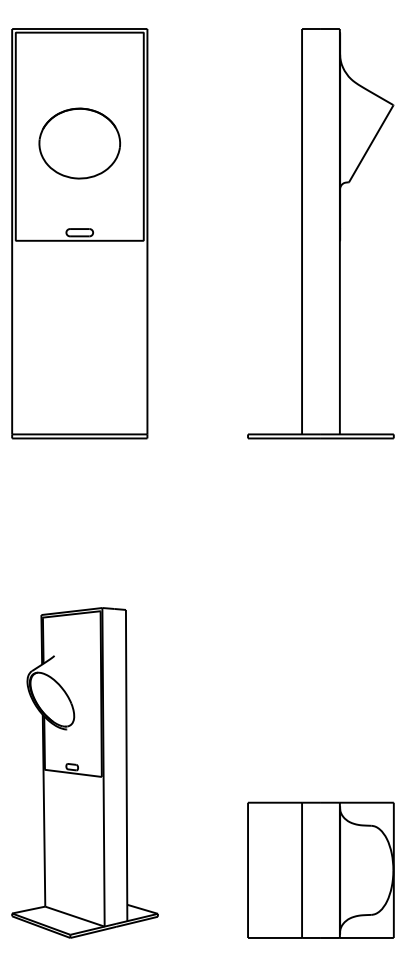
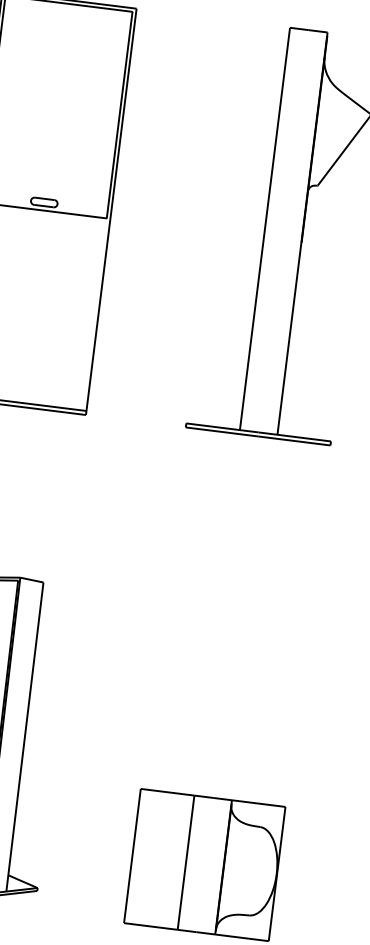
part: (79, 143) -> (55, 113), removed

